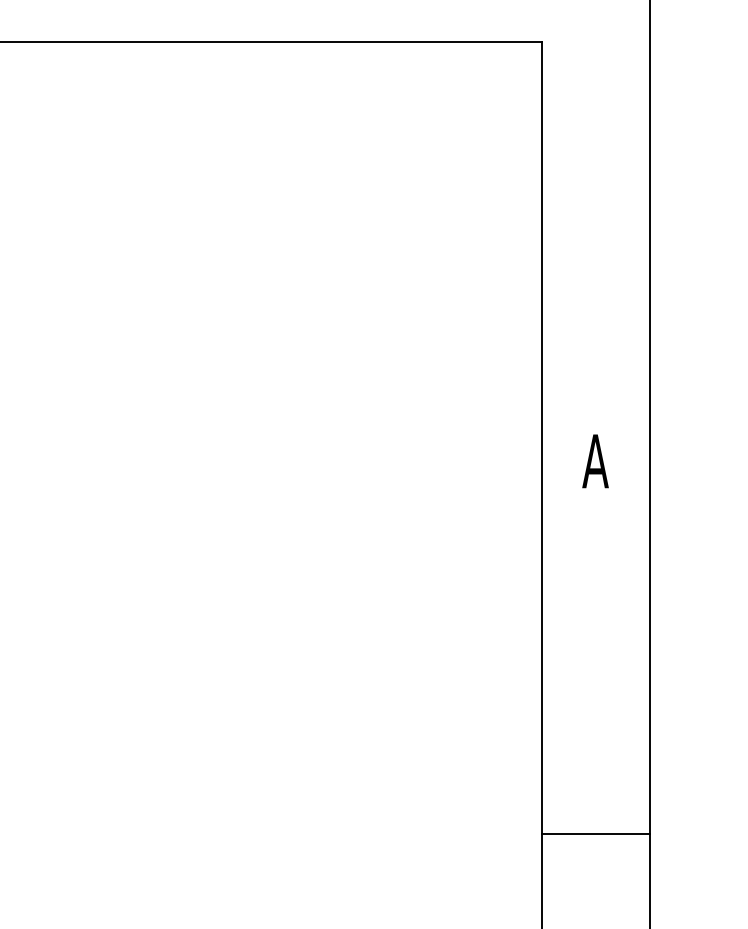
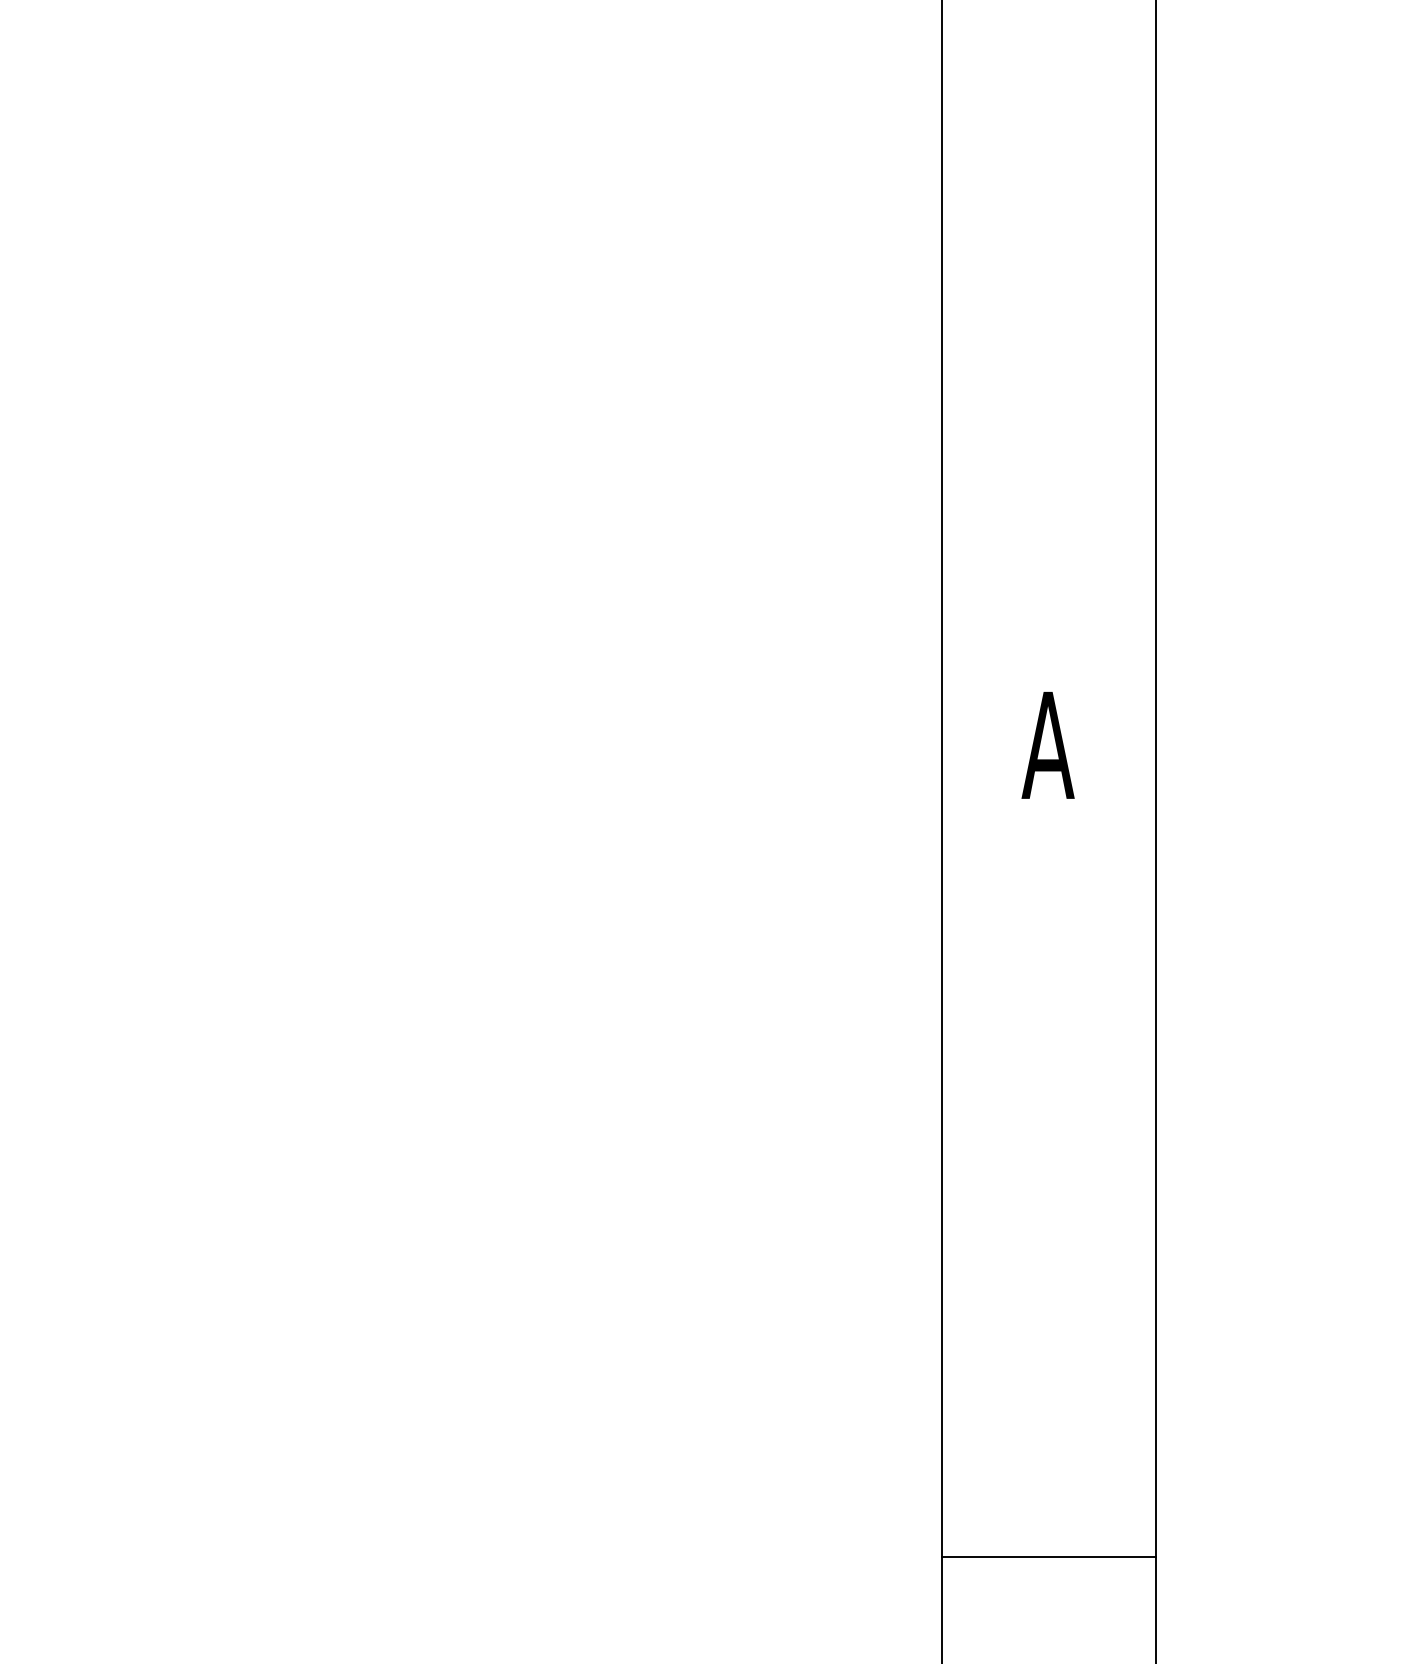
line: (595, 833) -> (1048, 1556), moved

